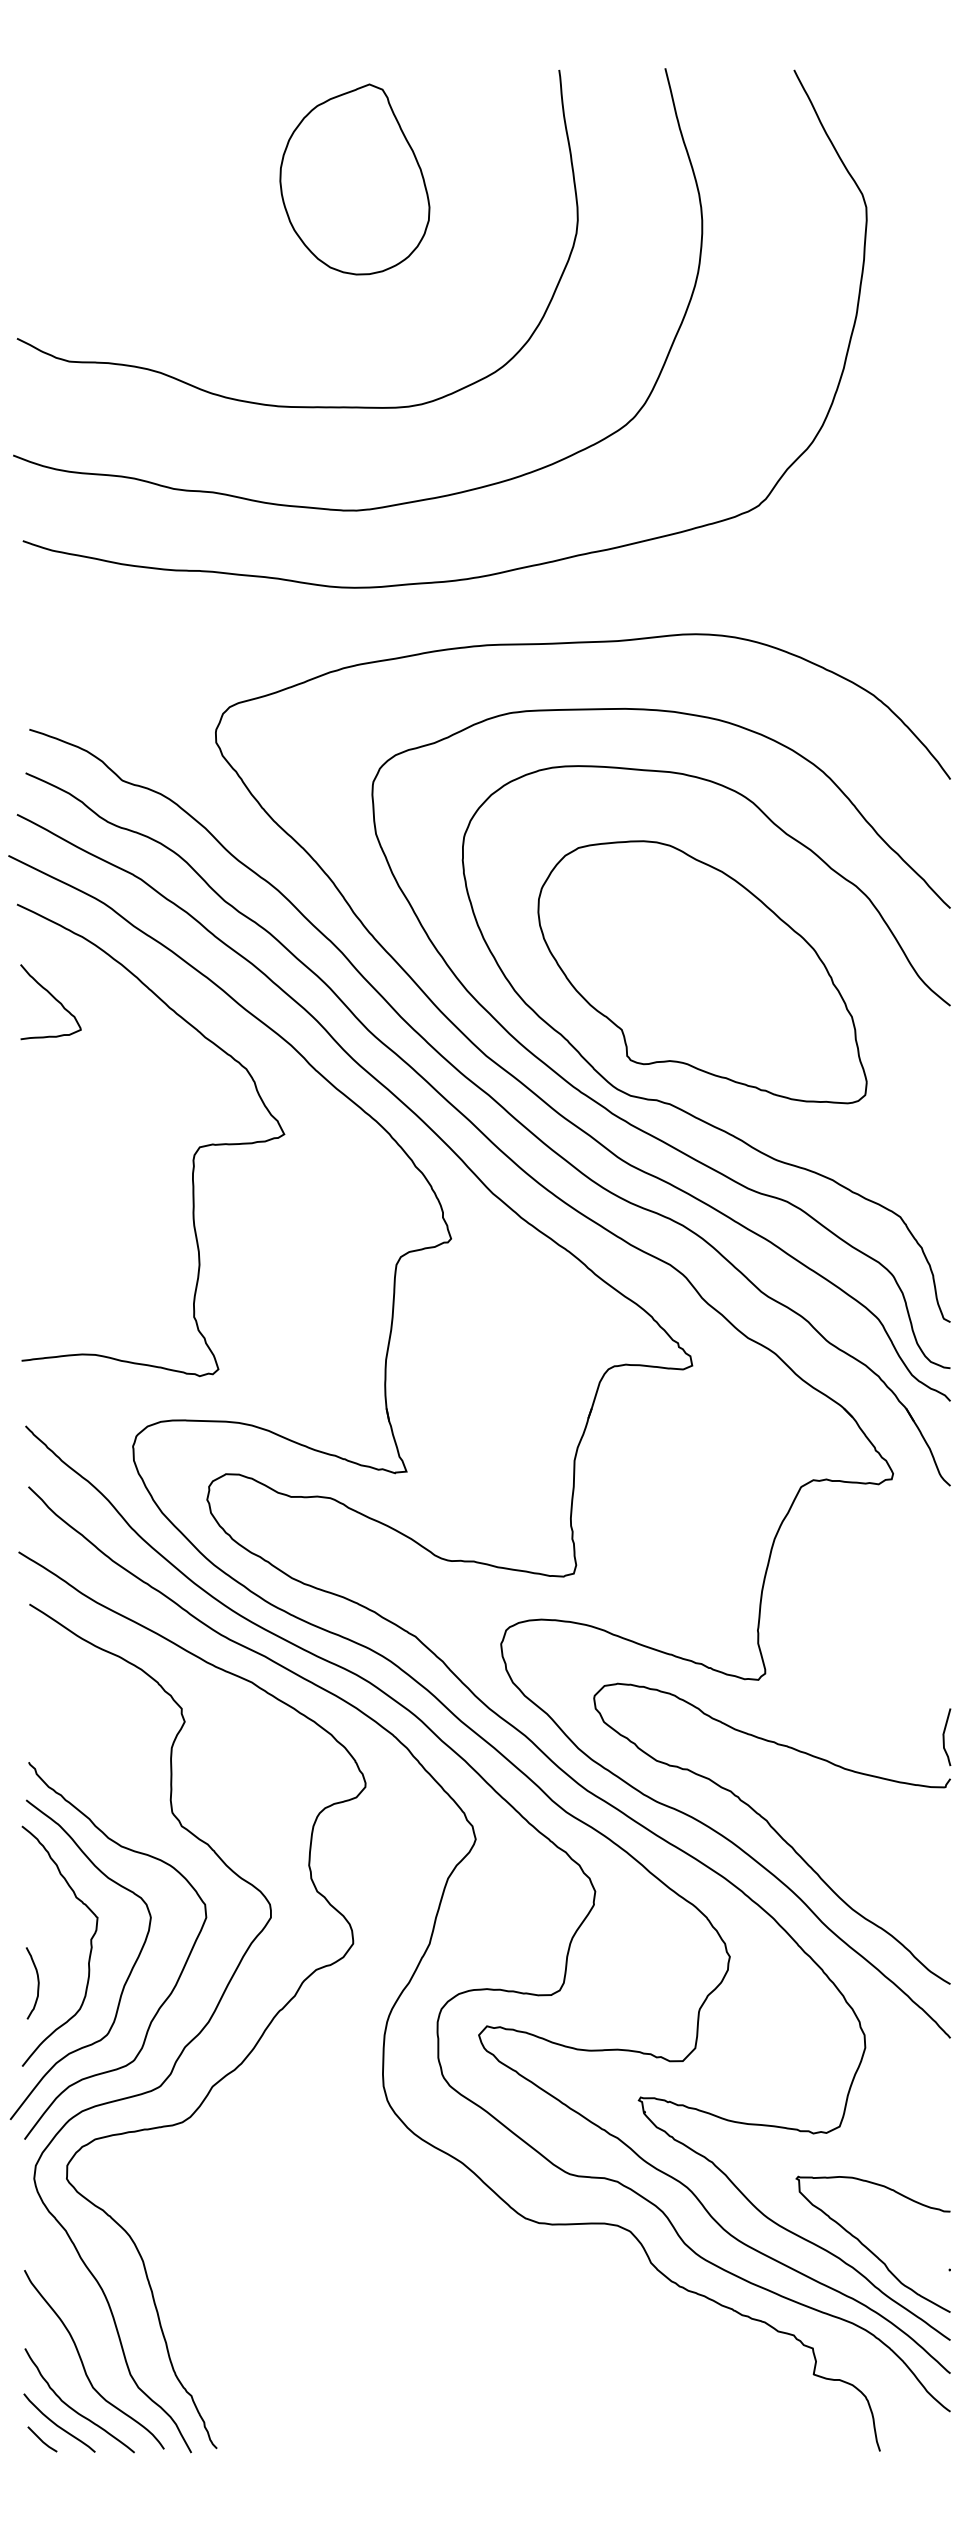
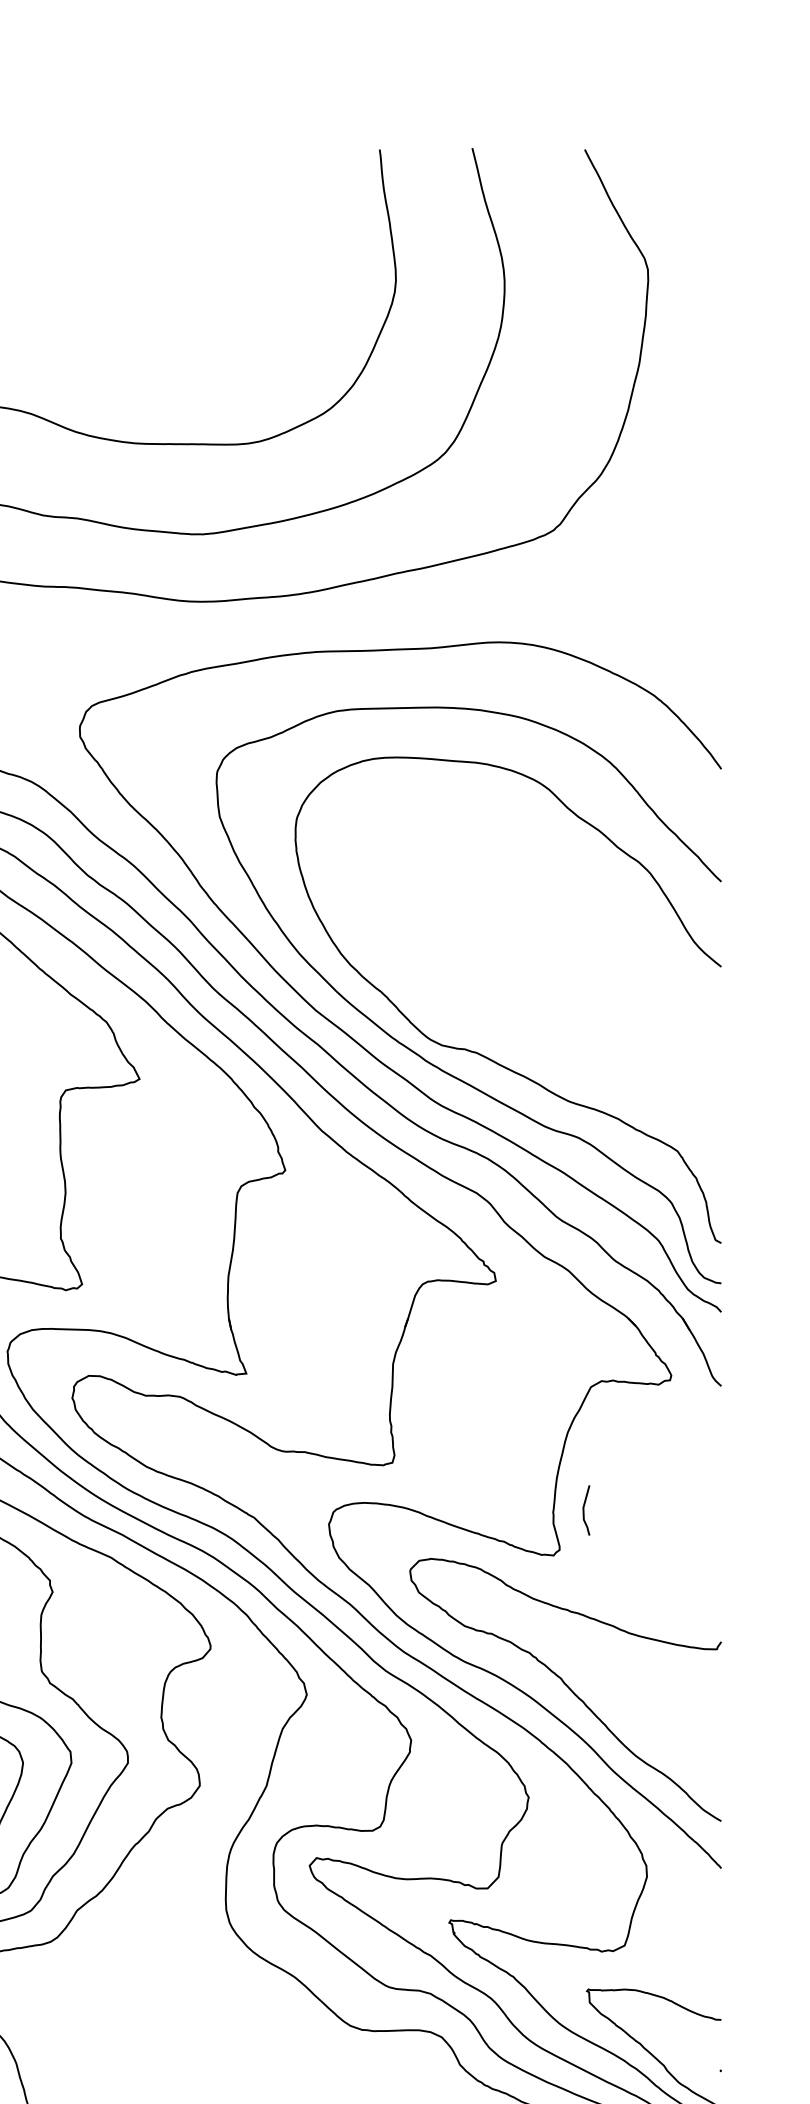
part: (354, 179) -> (200, 245), removed
part: (702, 972) -> (504, 937), removed
curve: (944, 1737) -> (584, 1510), moved

